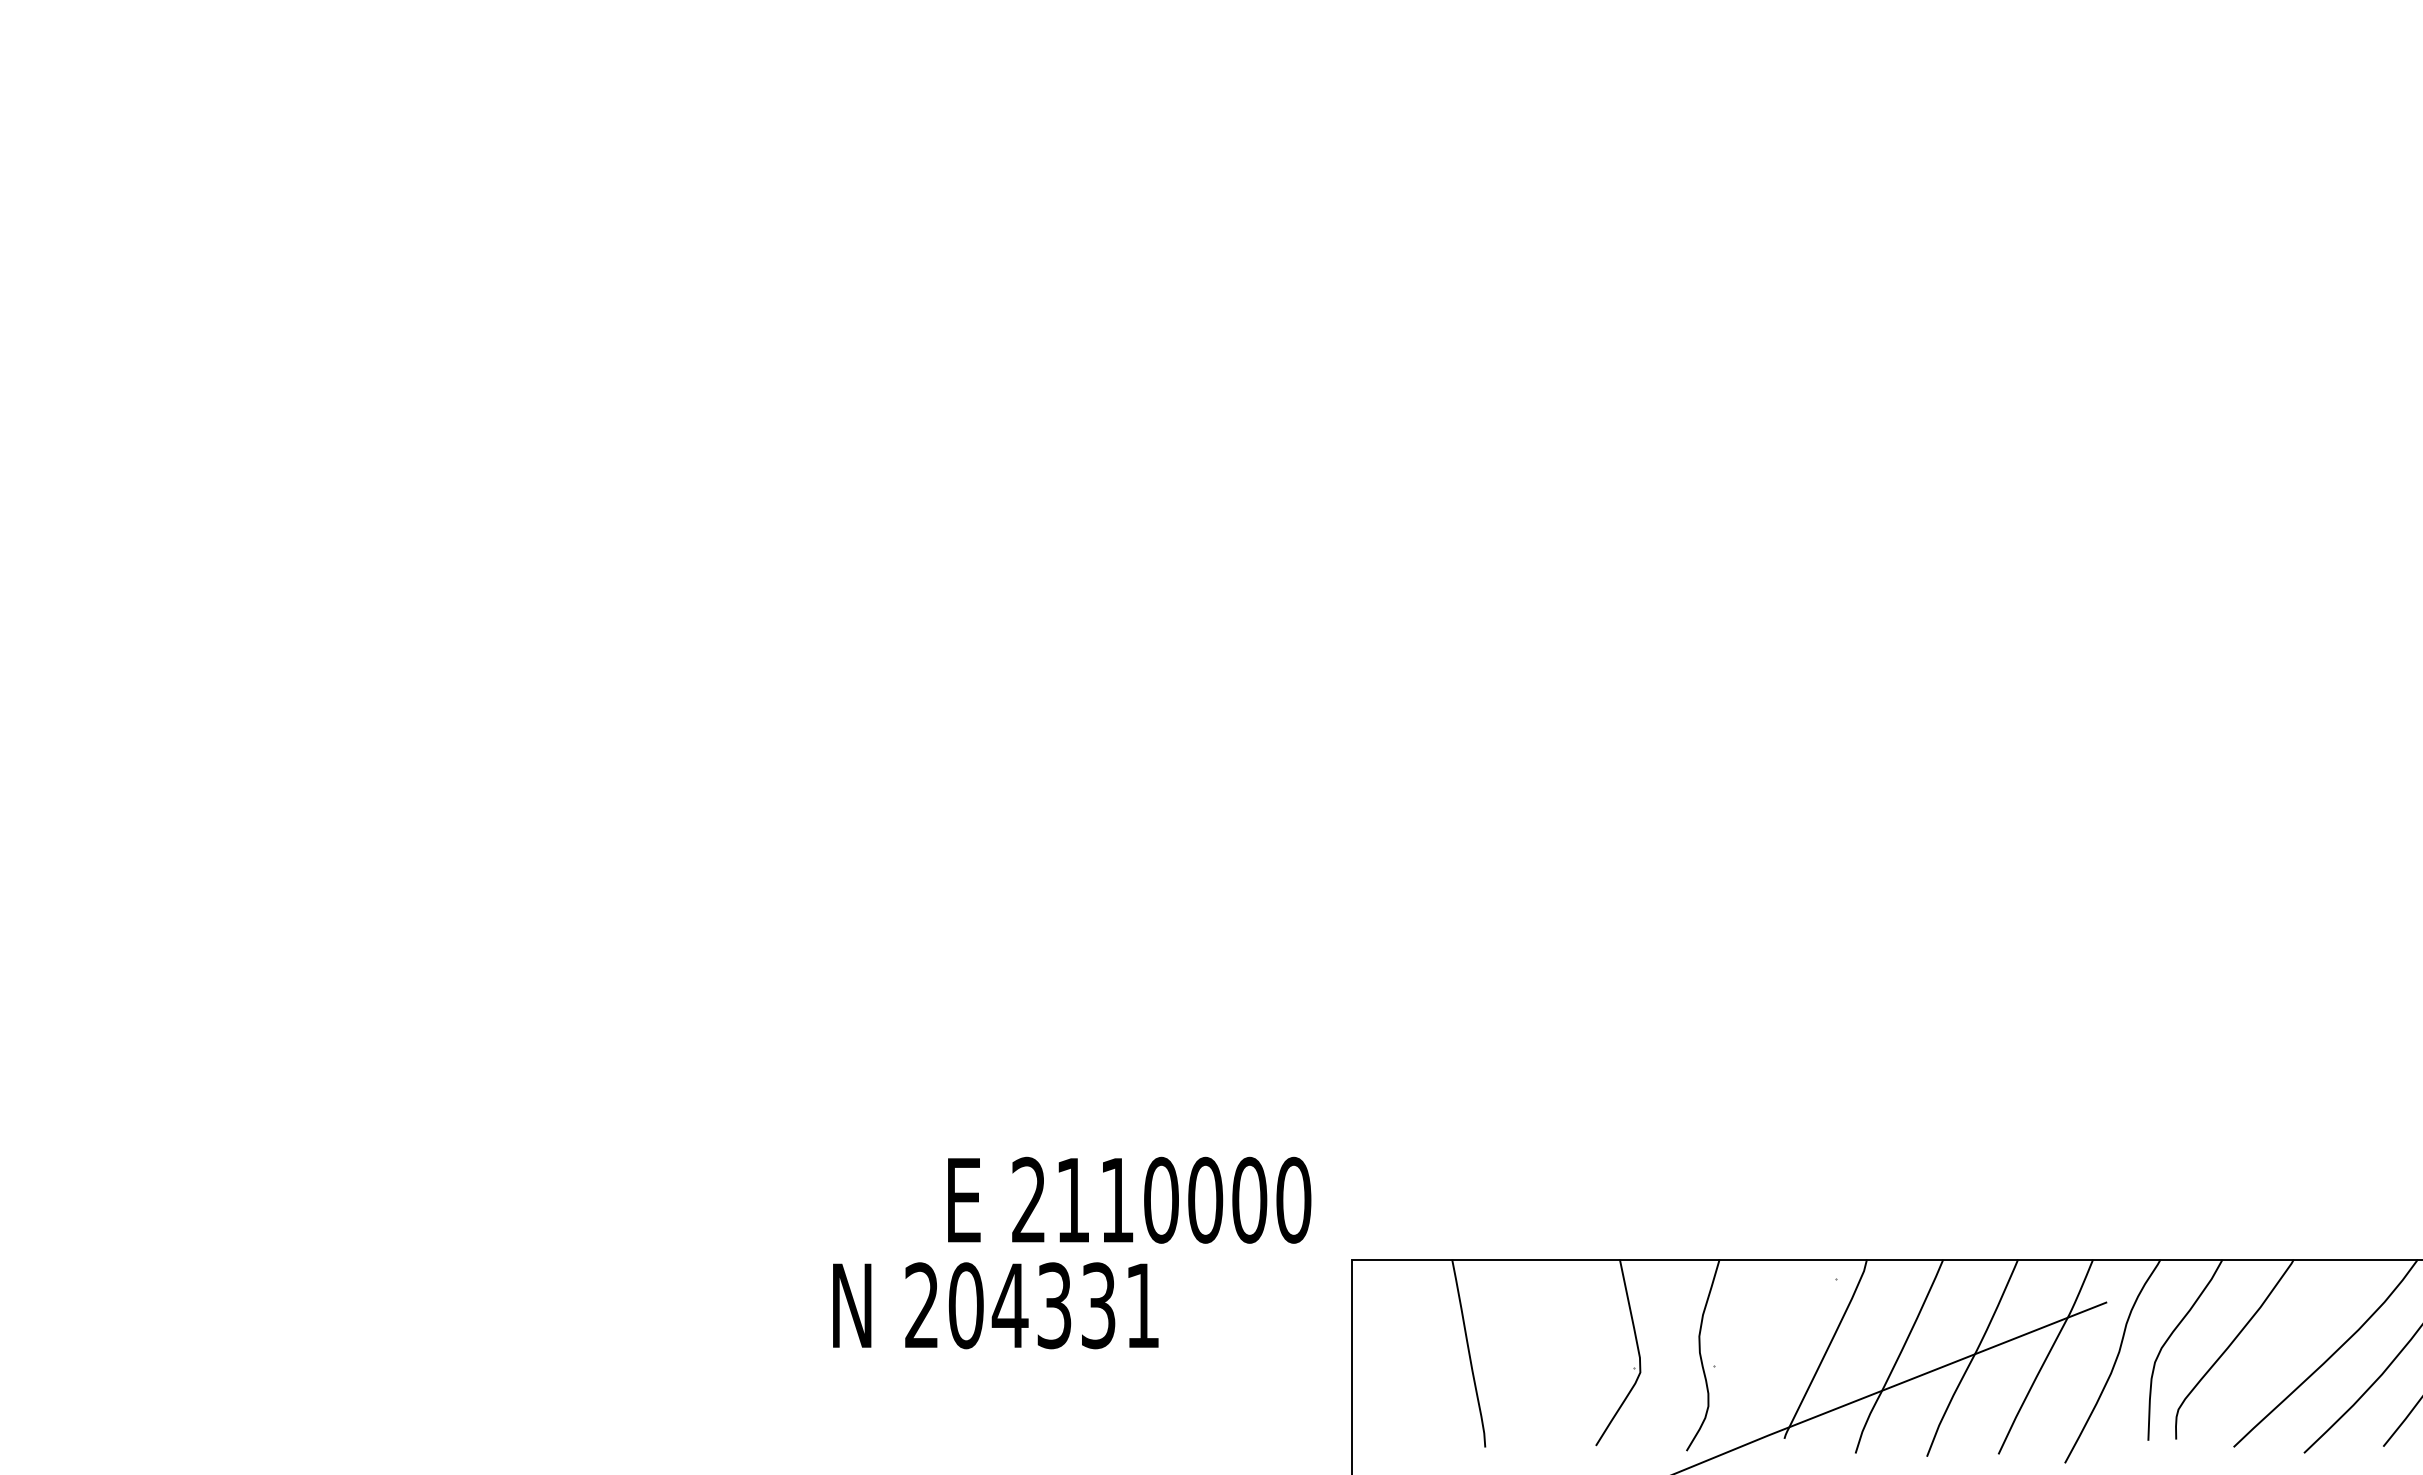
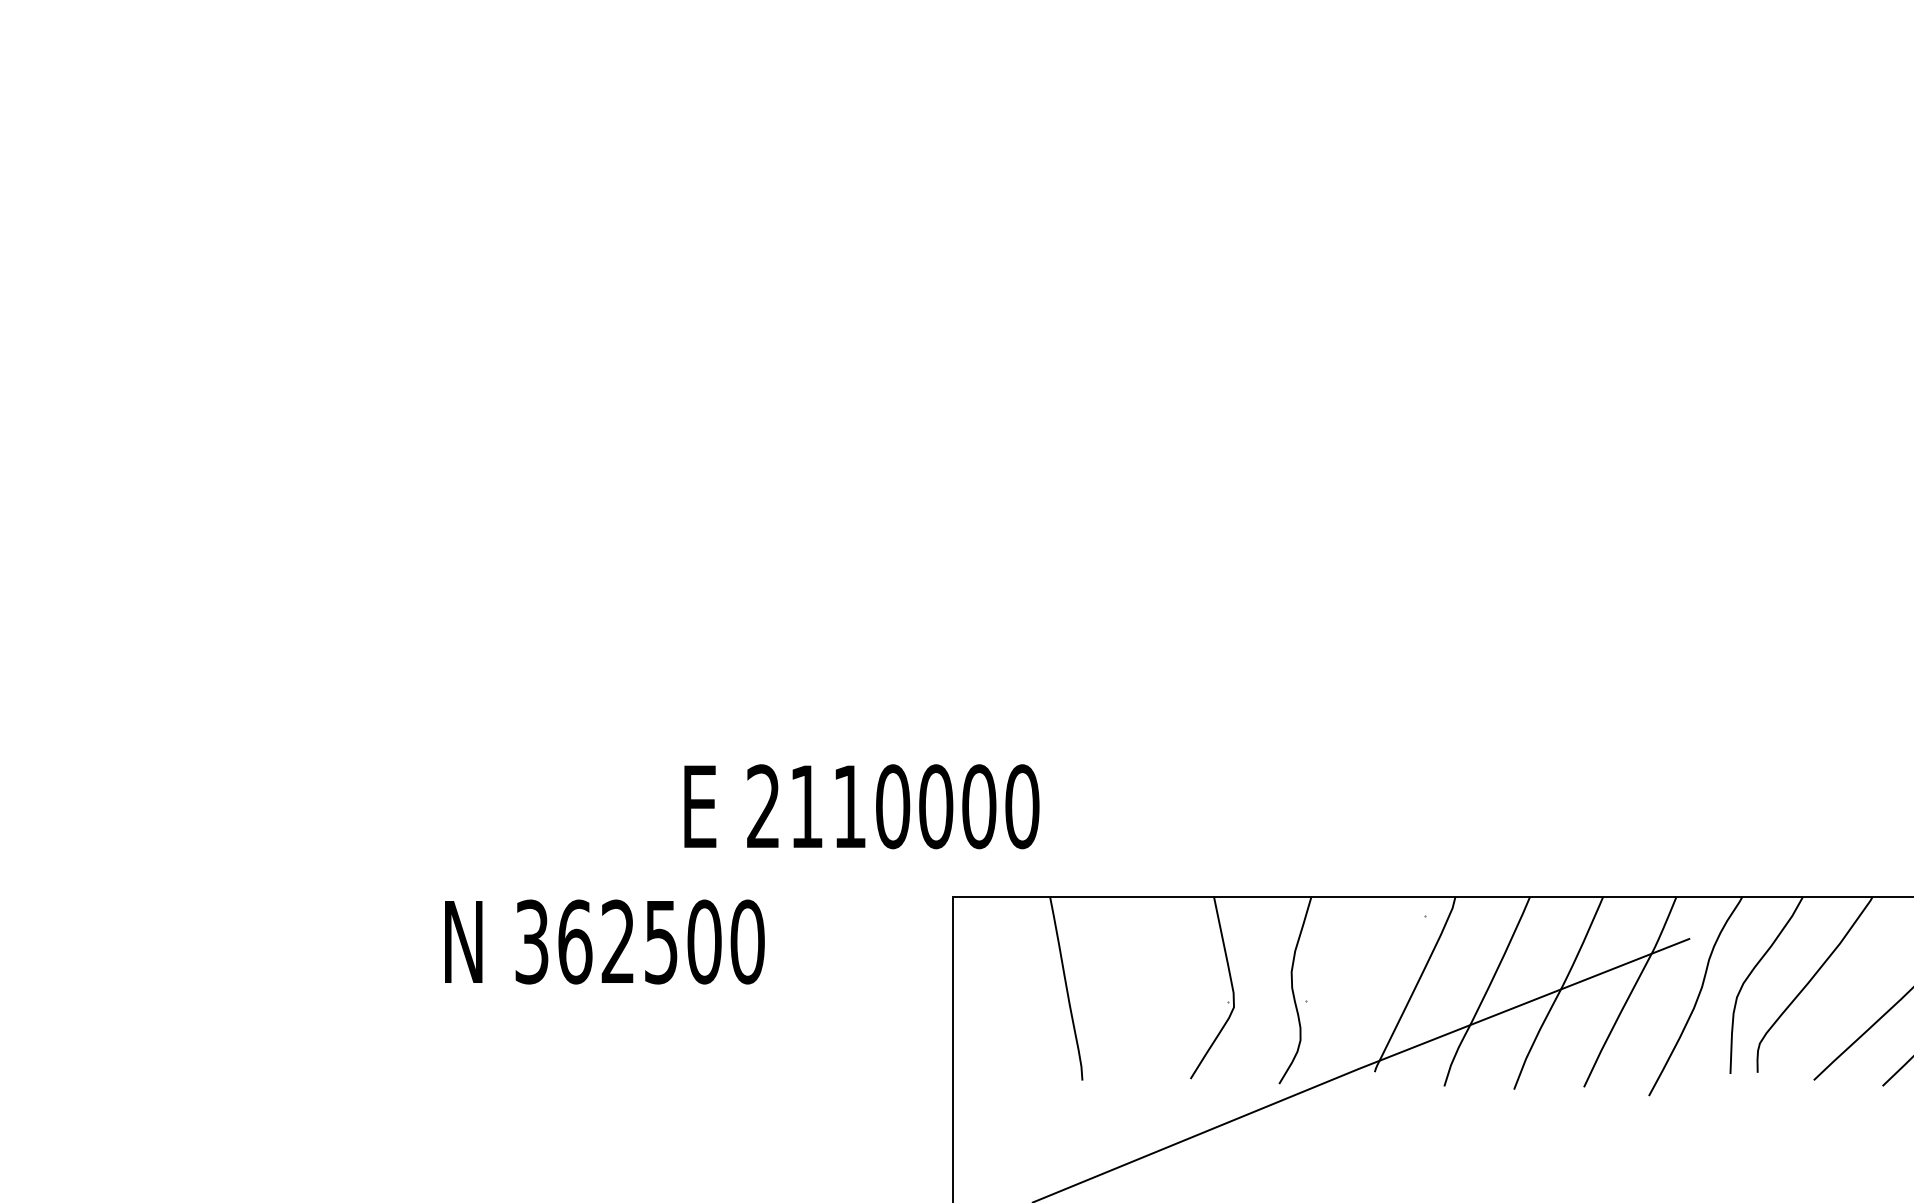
text: (1129, 1199) -> (861, 805), moved
text: (1032, 1305) -> (639, 941), 204331 -> 362500

